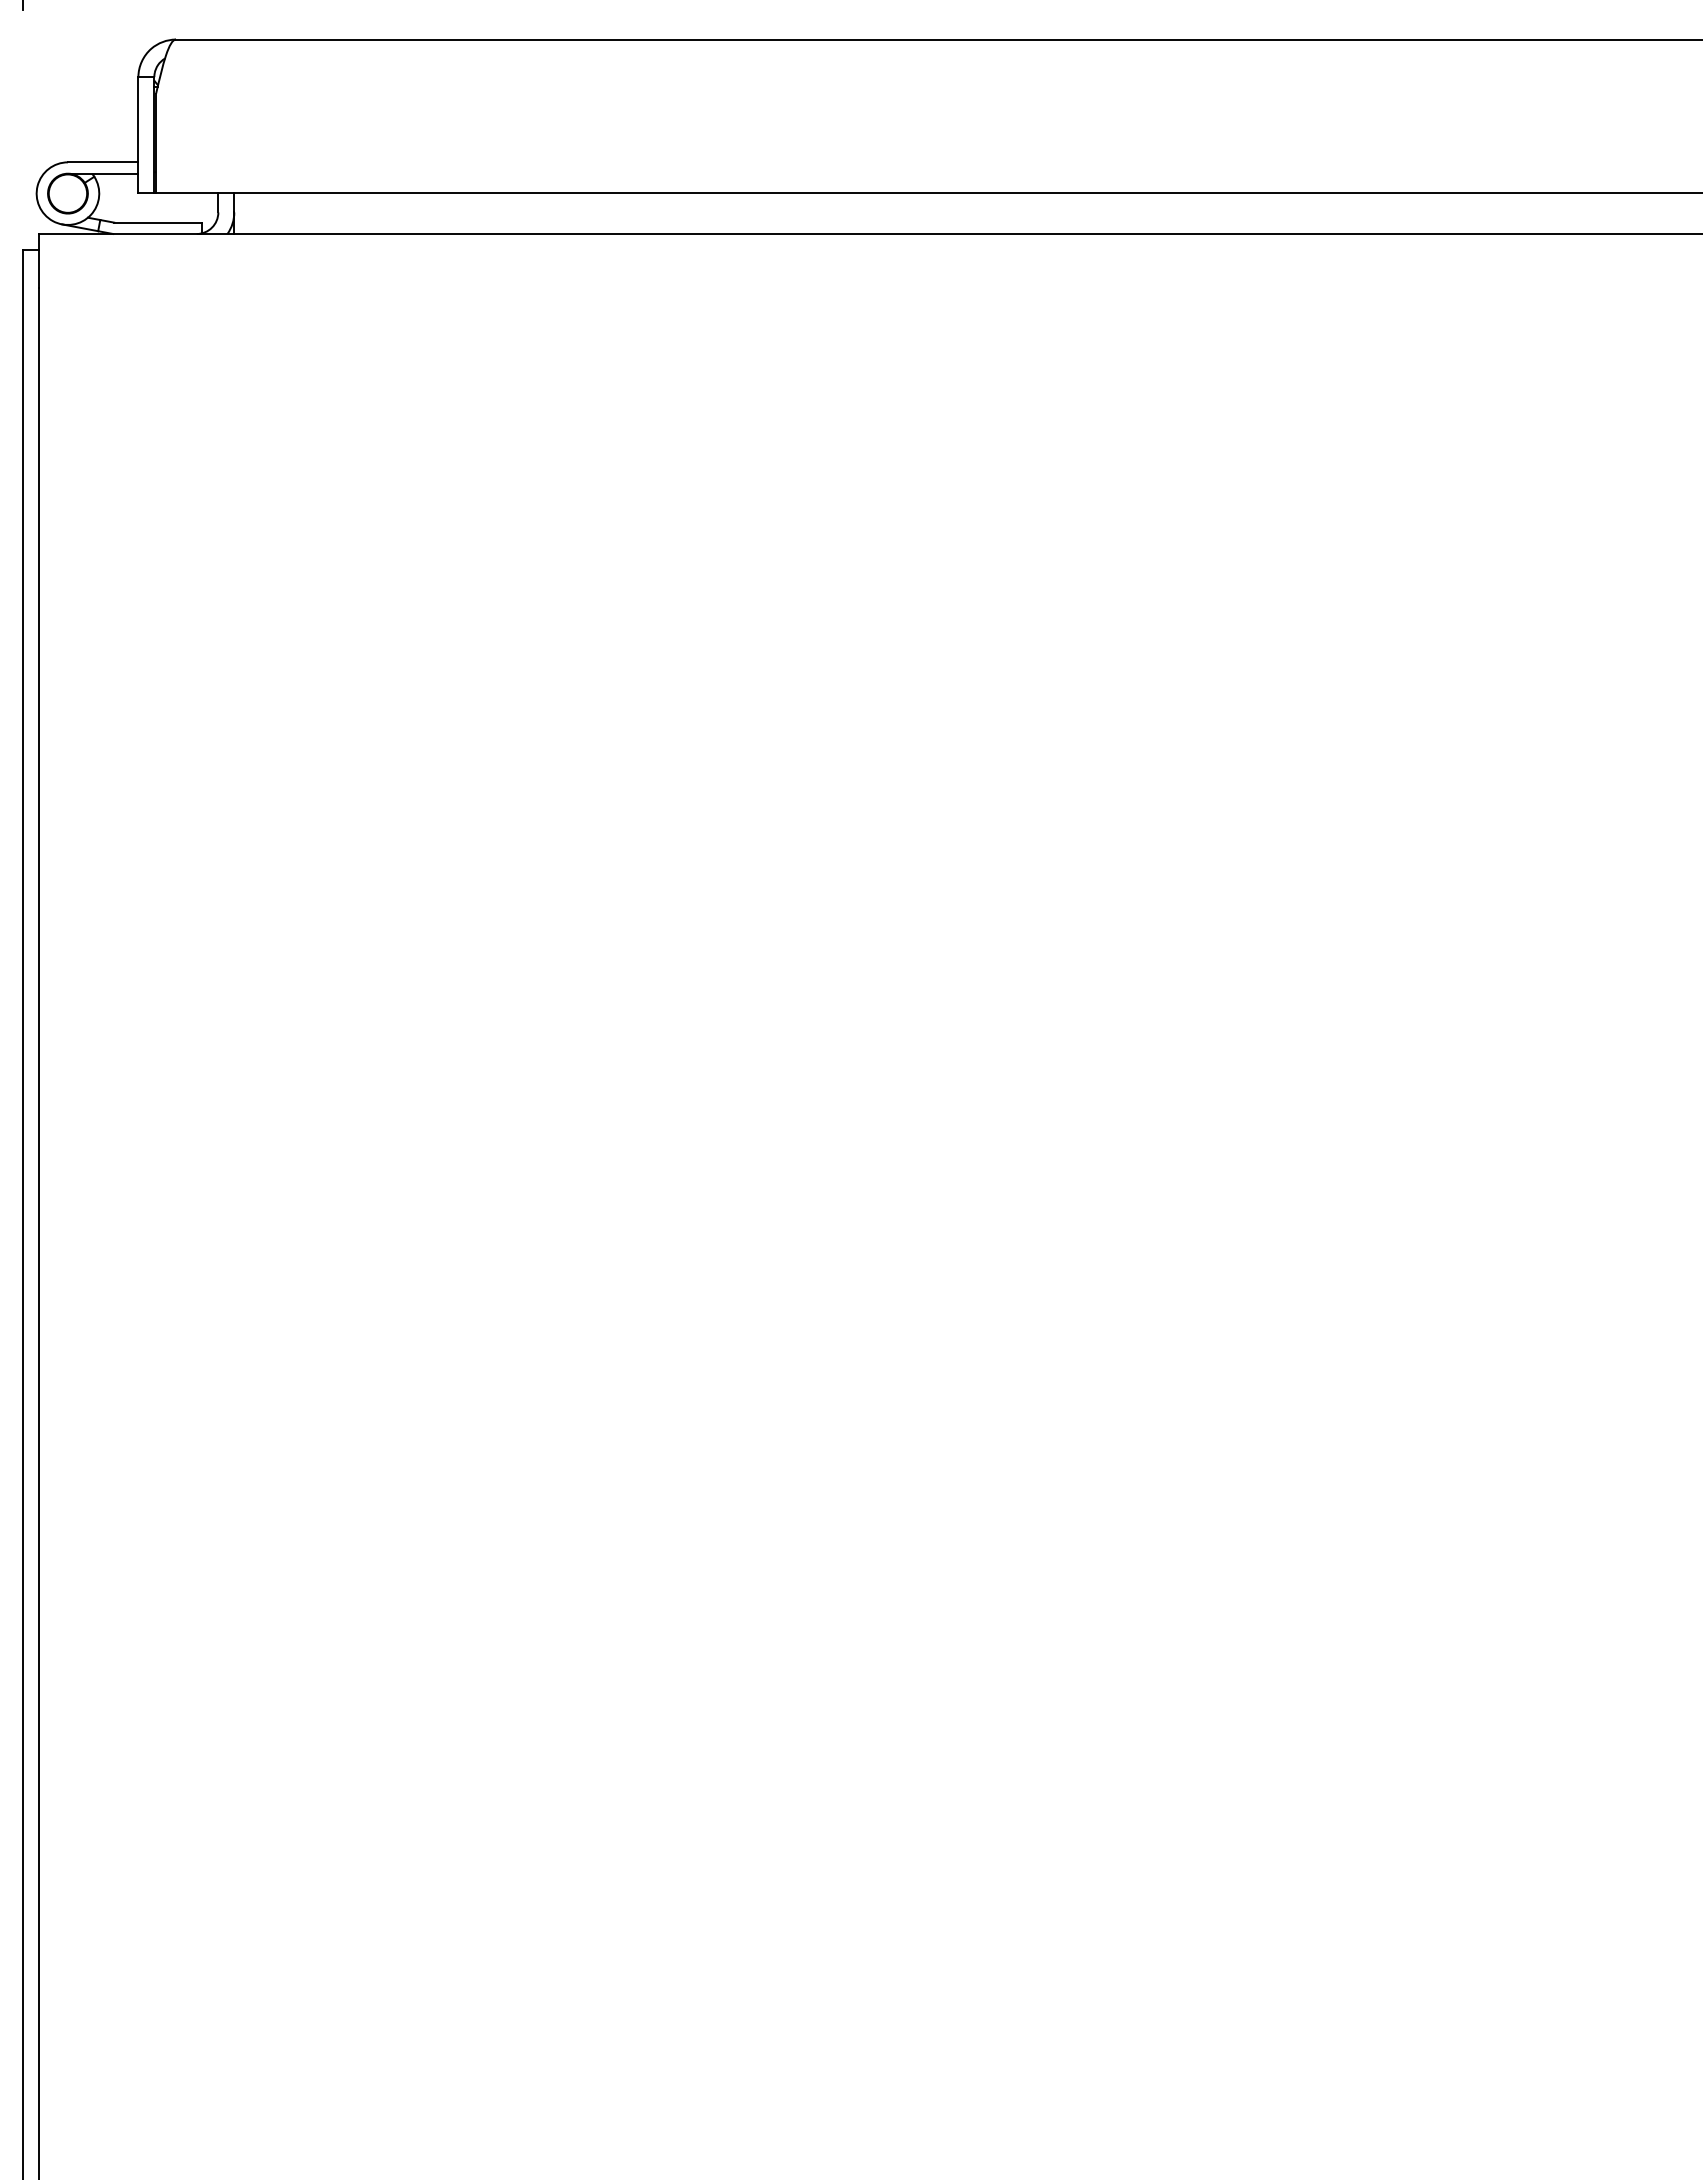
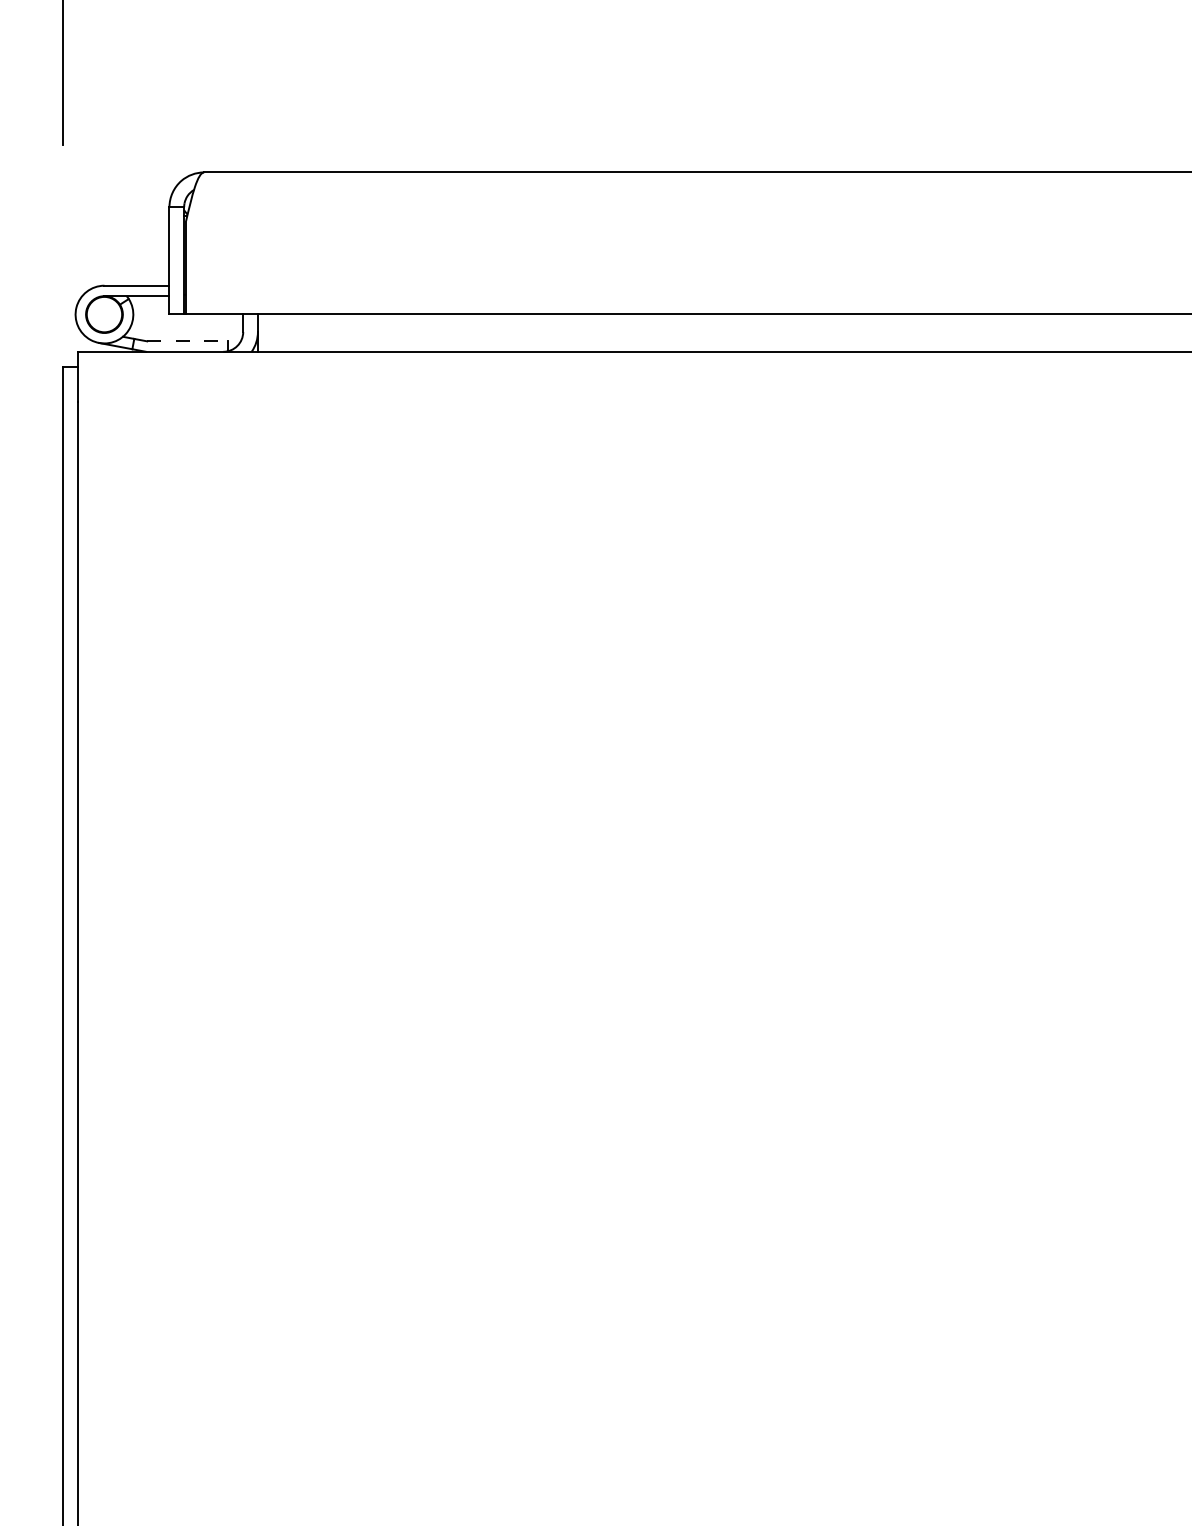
line: (158, 222) -> (188, 341), solid -> dashed

